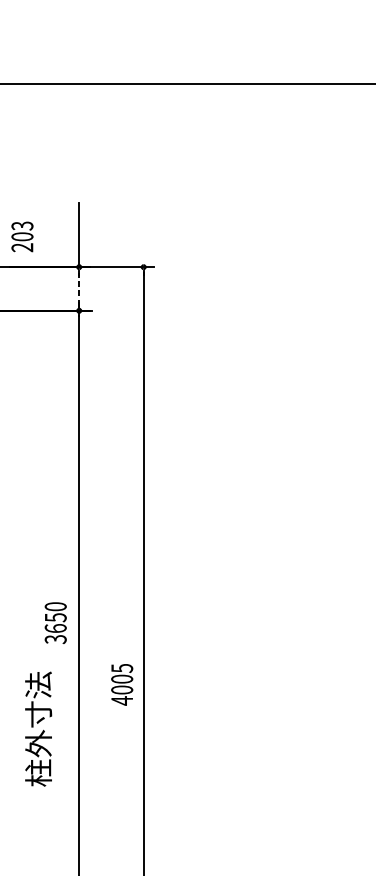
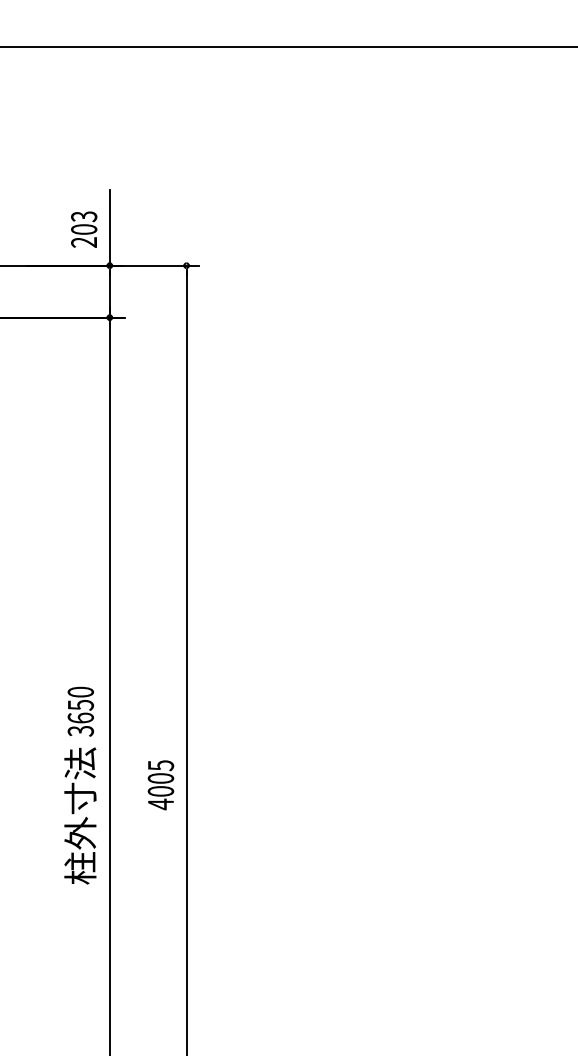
text: (22, 236) -> (84, 229), moved
line: (78, 288) -> (109, 291), dashed -> solid
text: (55, 622) -> (80, 711), moved
text: (121, 685) -> (160, 785), moved
text: (38, 728) -> (80, 815), moved

